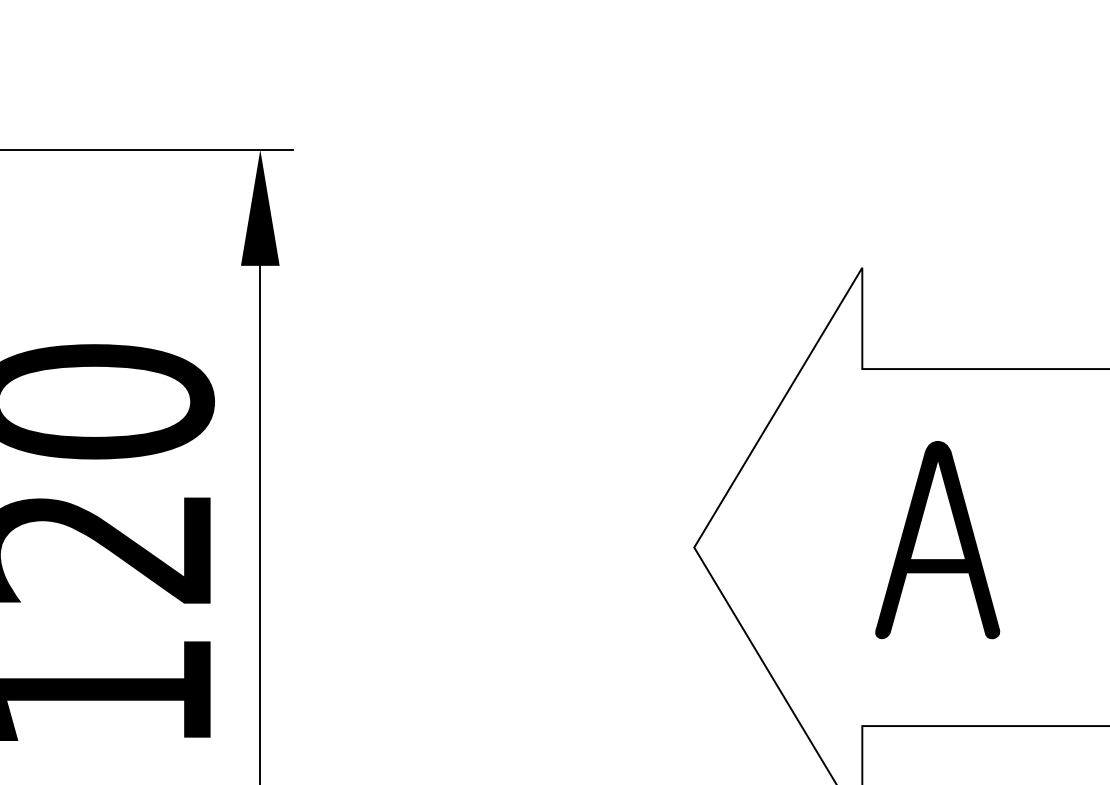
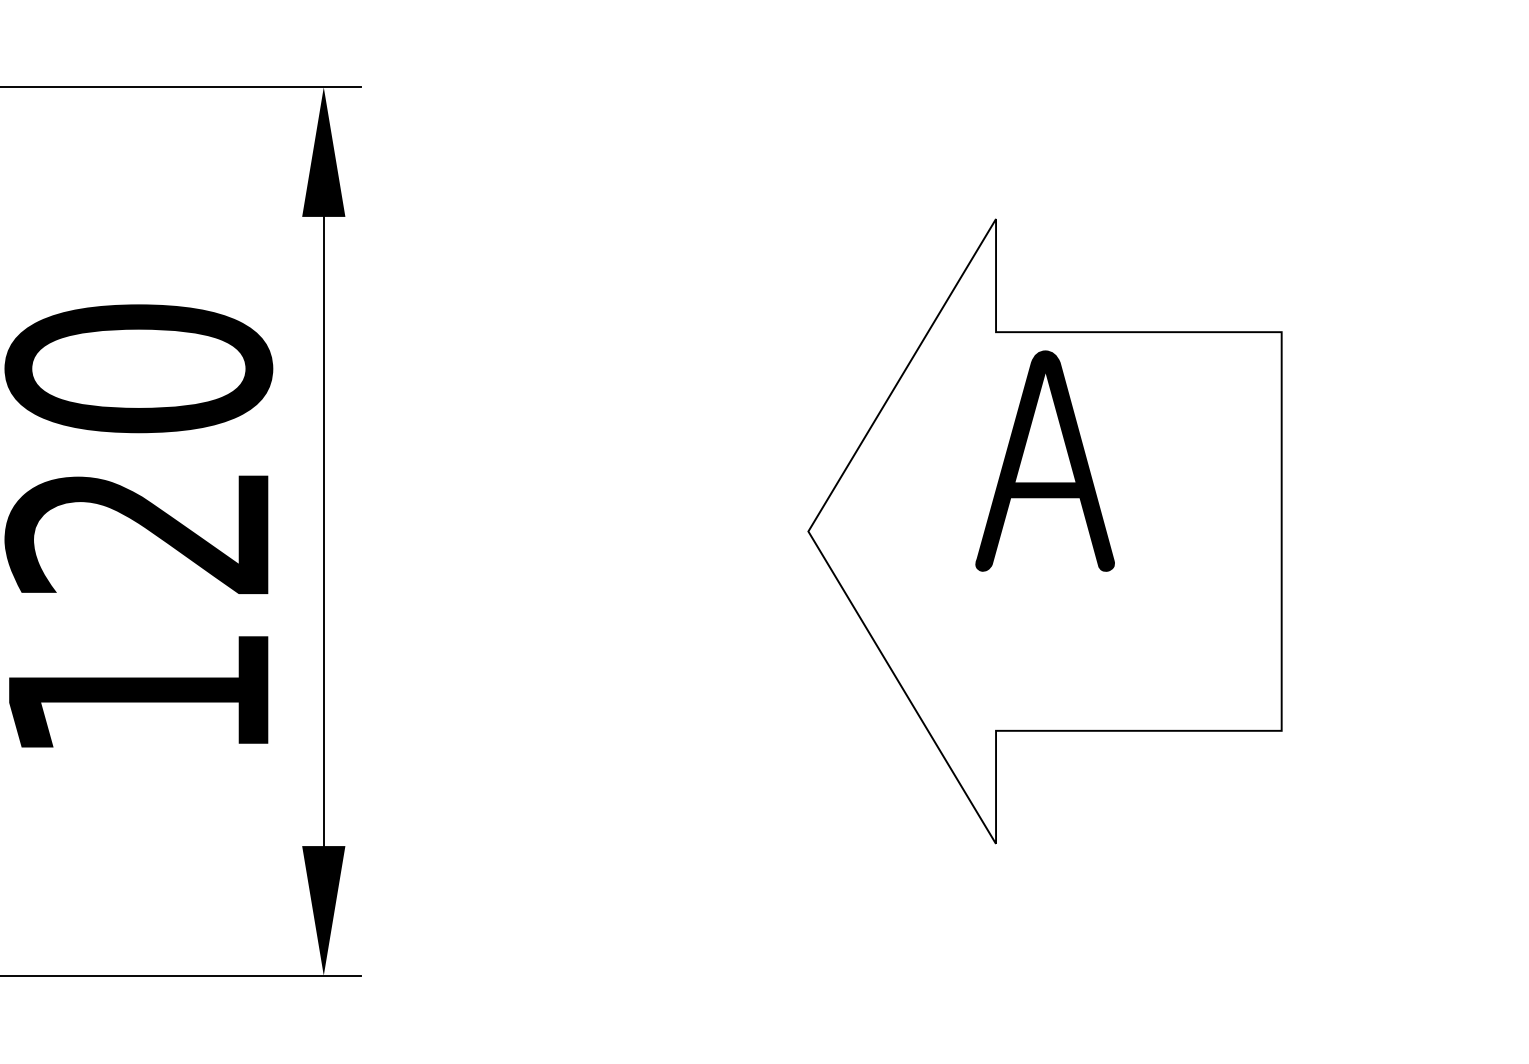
text: (937, 539) -> (1044, 460), moved

